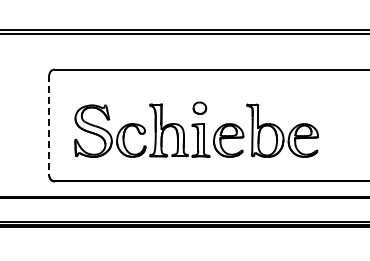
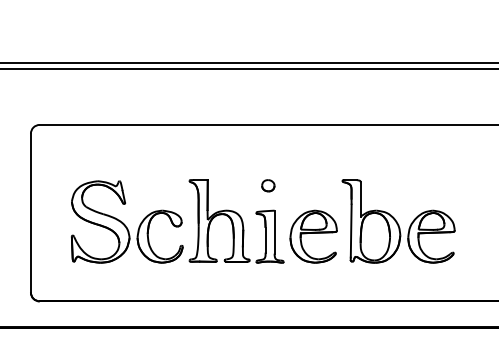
part: (199, 107) -> (267, 184), size x0.62
line: (49, 125) -> (31, 213), dashed -> solid

